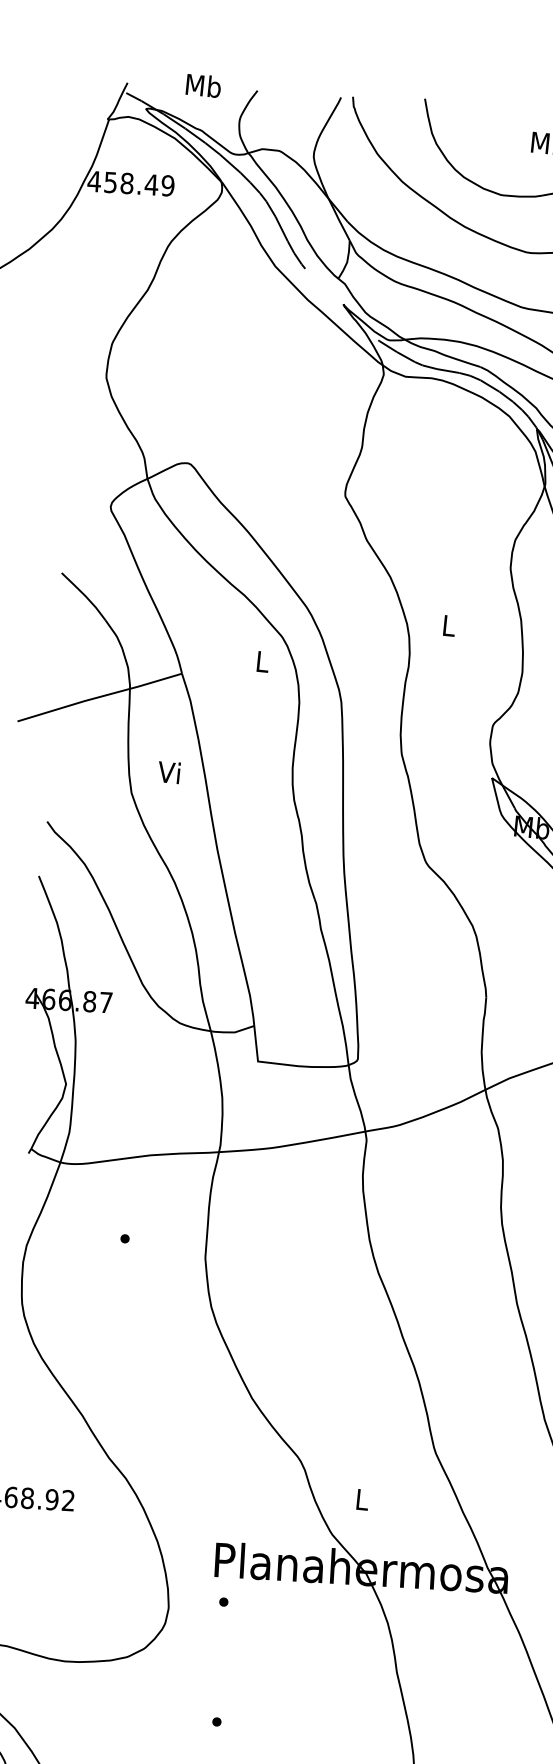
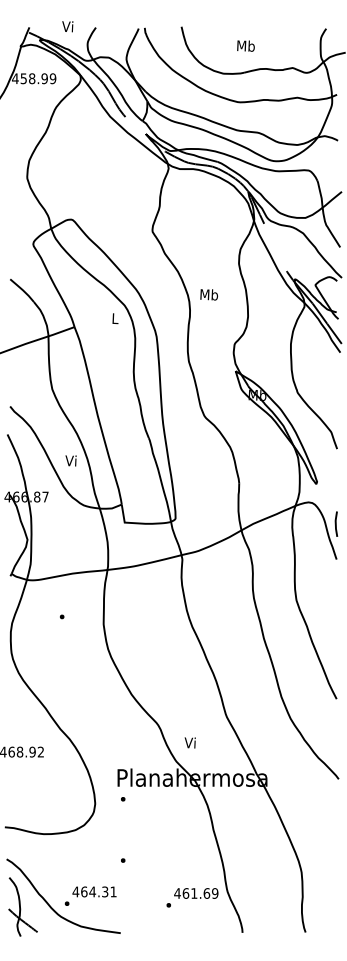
text: (204, 85) -> (68, 26), Mb -> Vi
text: (151, 184) -> (44, 78), 458.49 -> 458.99
text: (449, 625) -> (209, 294), L -> Mb
text: (168, 771) -> (70, 460), moved
text: (359, 1498) -> (189, 742), L -> Vi

